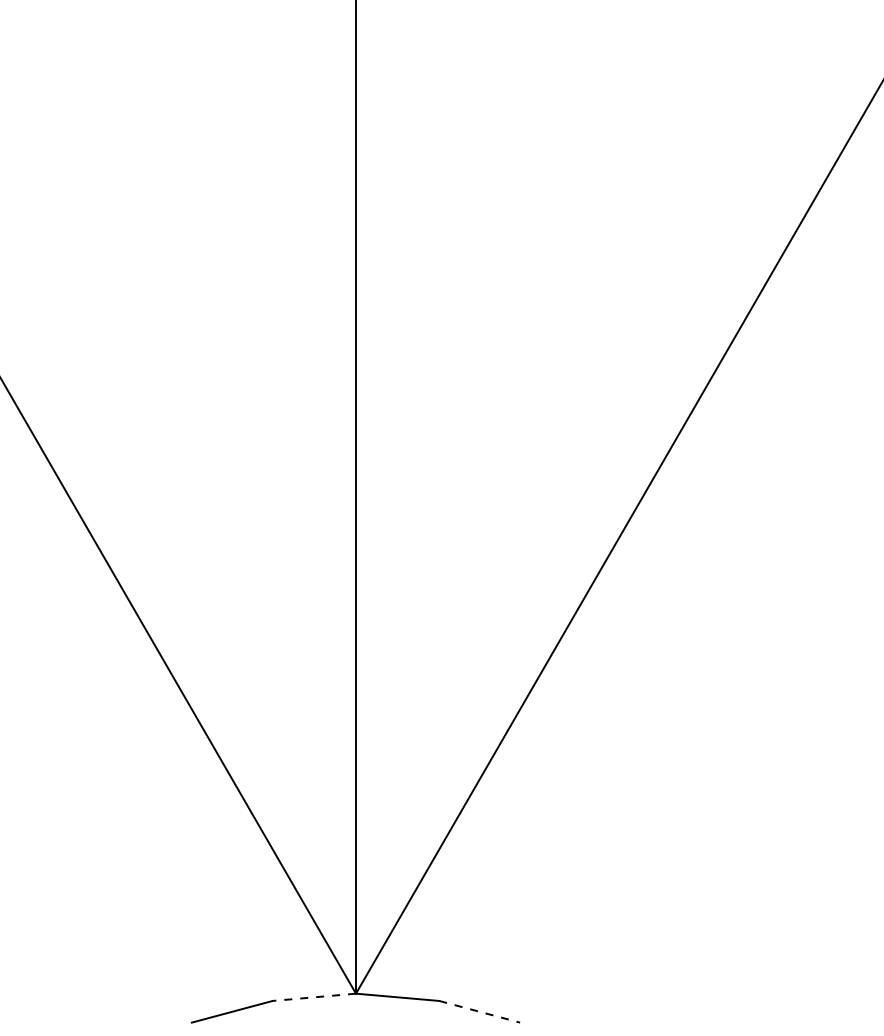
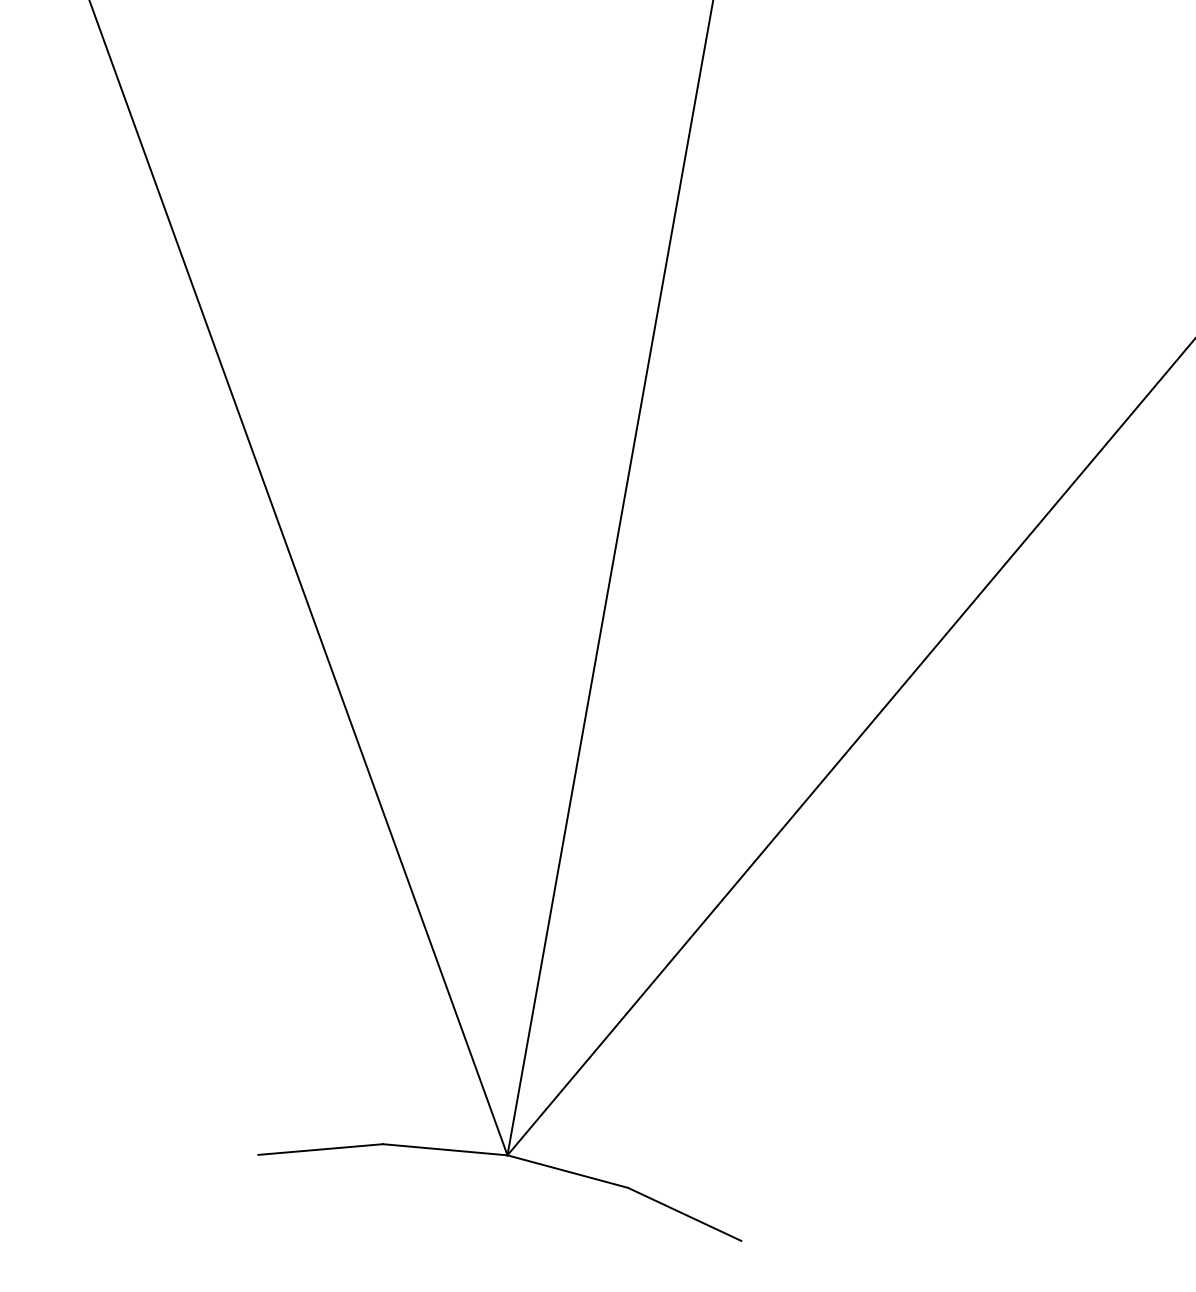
line: (314, 997) -> (445, 1150), dashed -> solid
line: (479, 1011) -> (684, 1213), dashed -> solid

